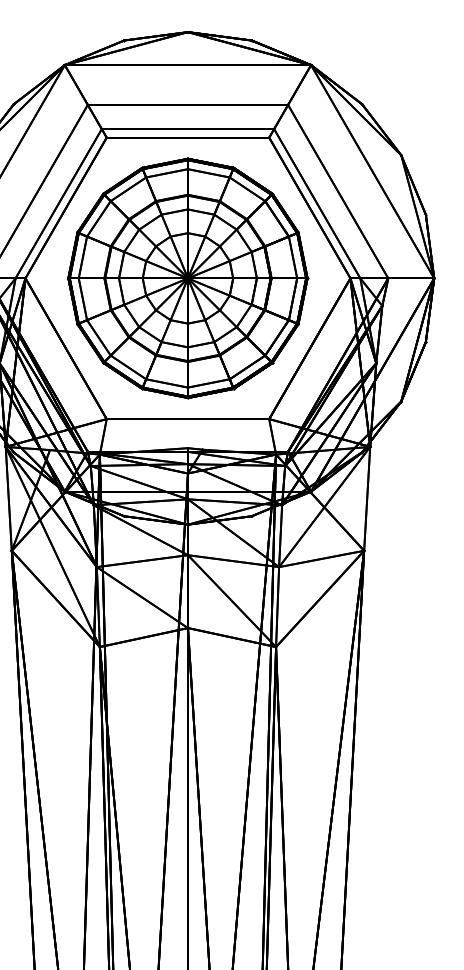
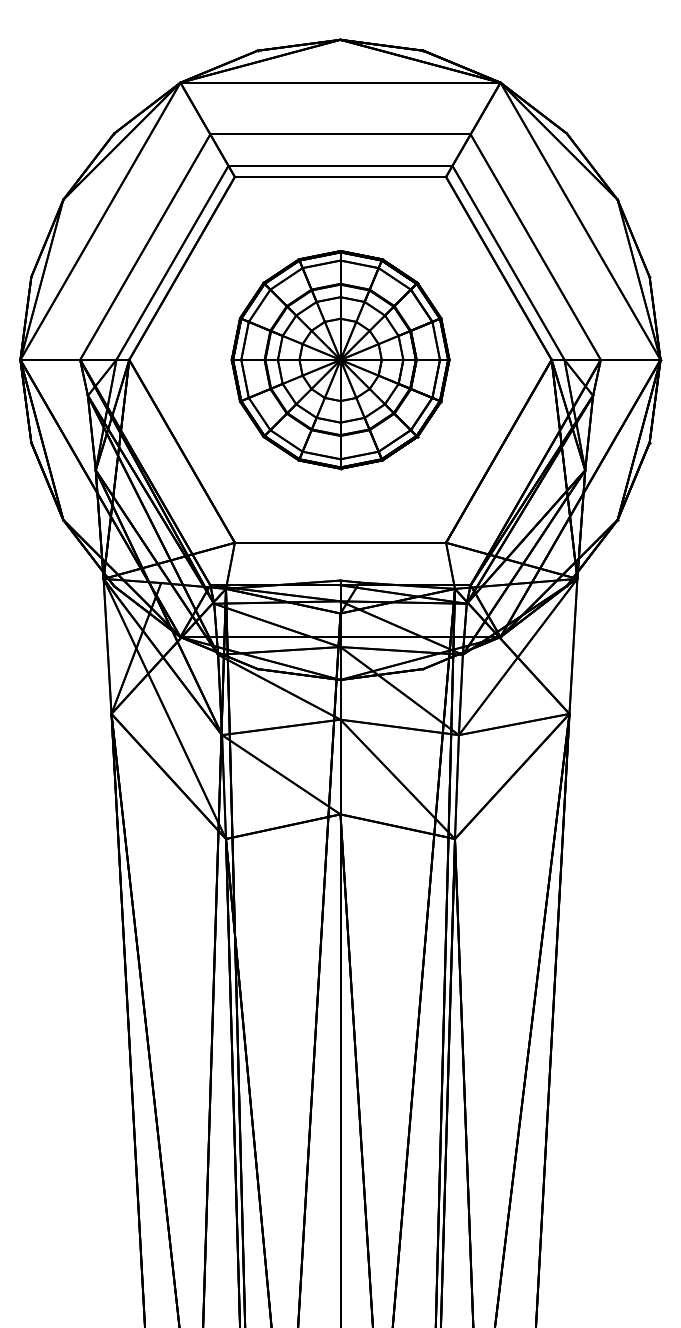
part: (187, 278) -> (340, 359), size x0.7

